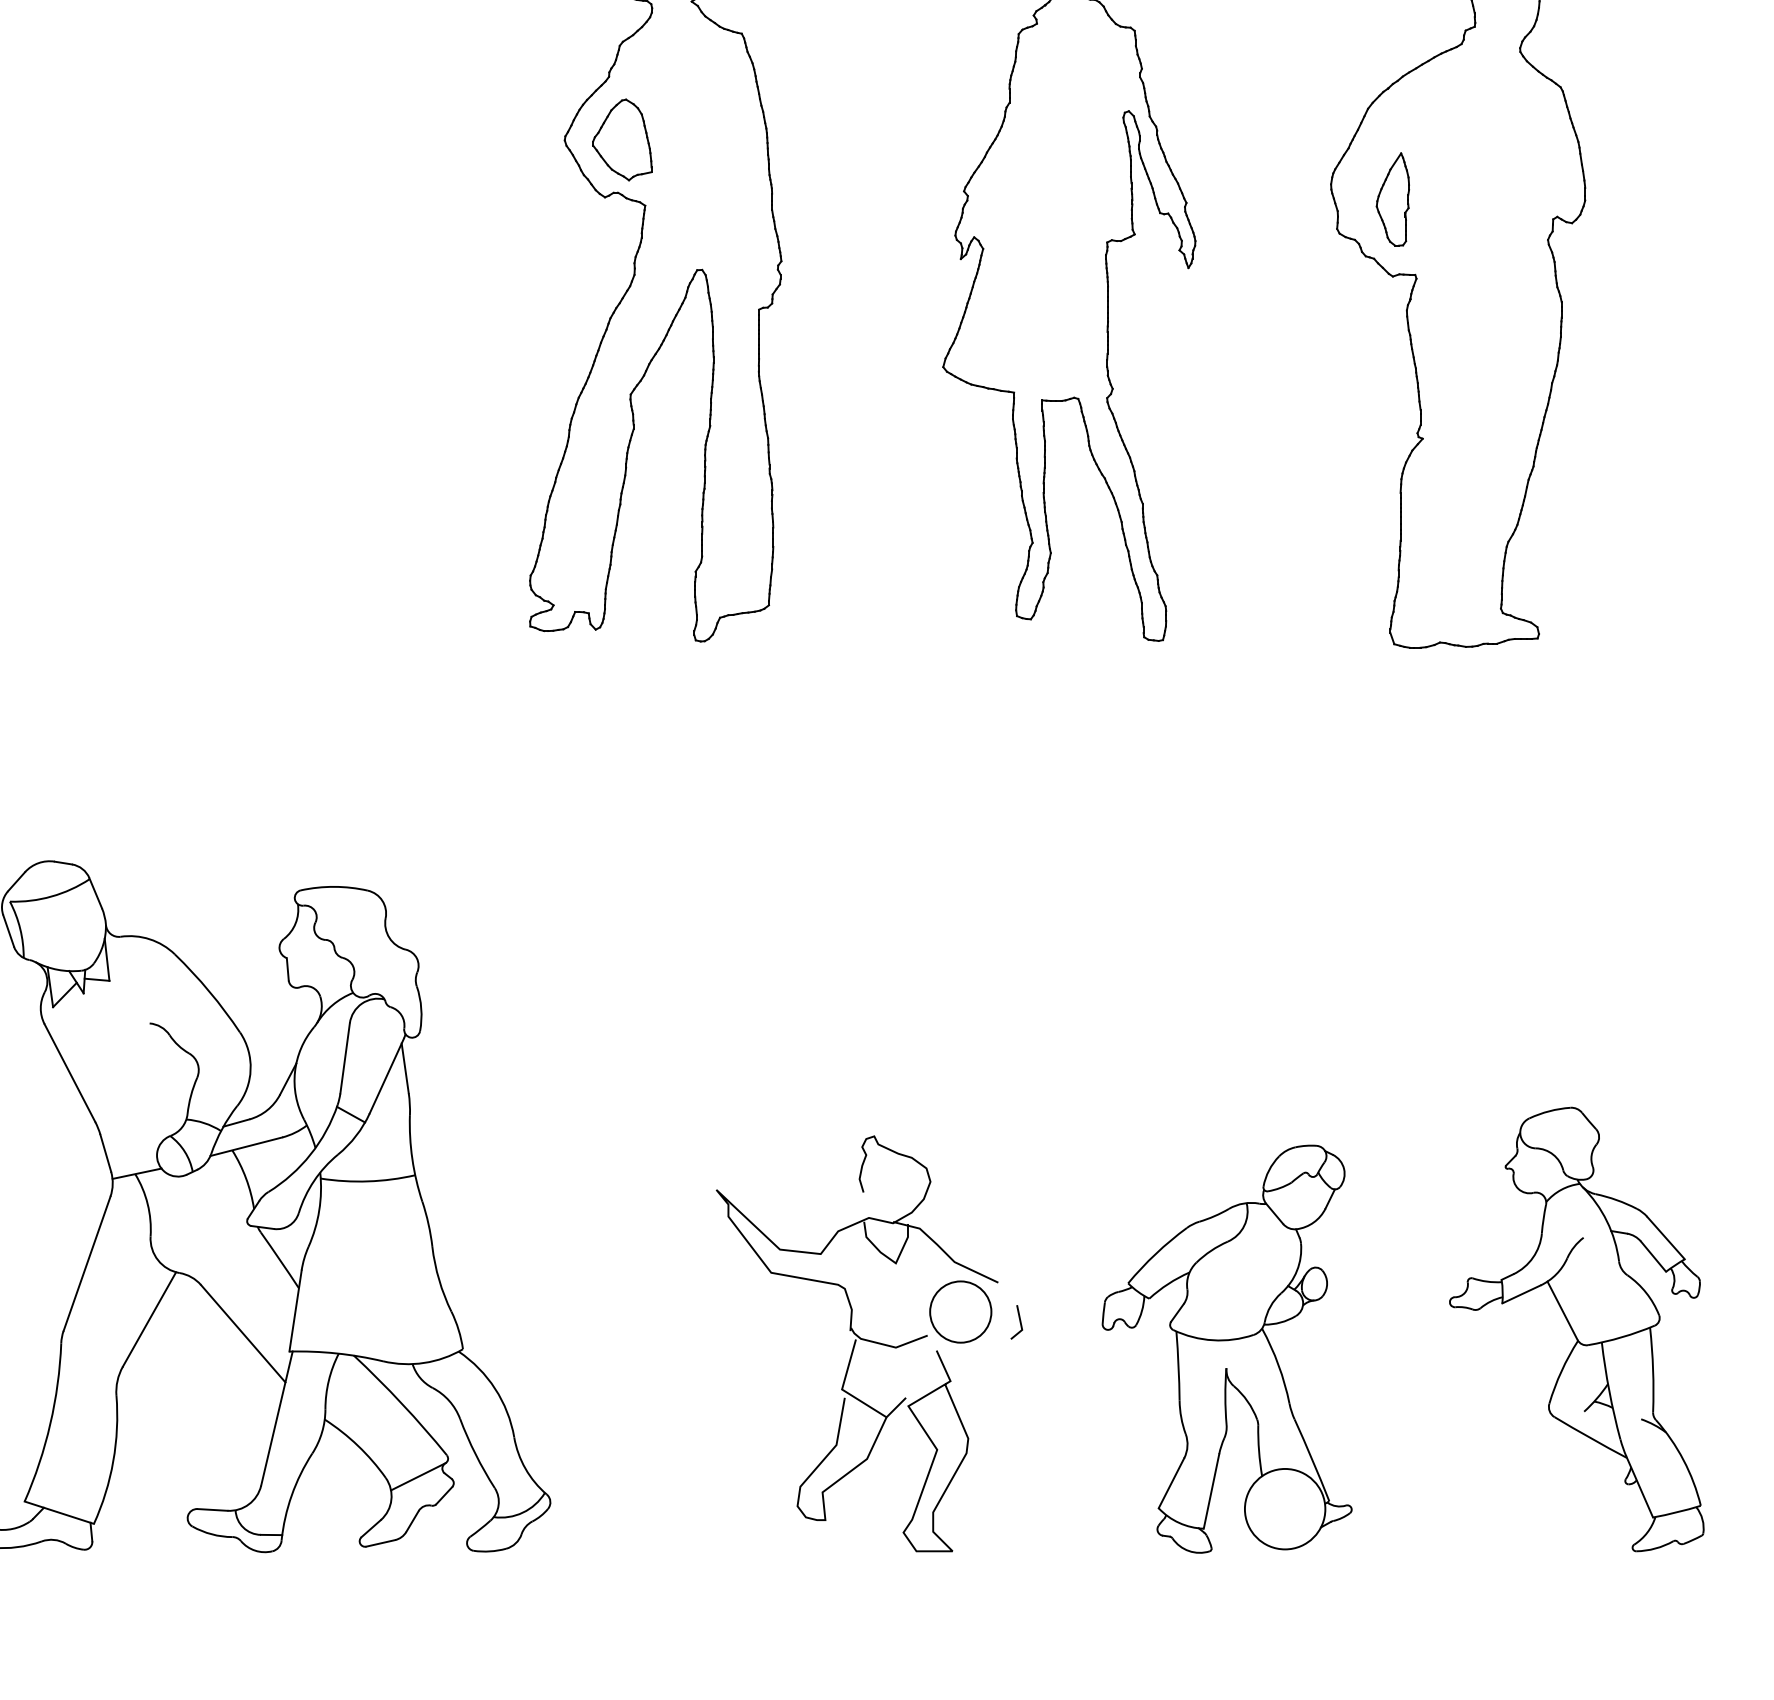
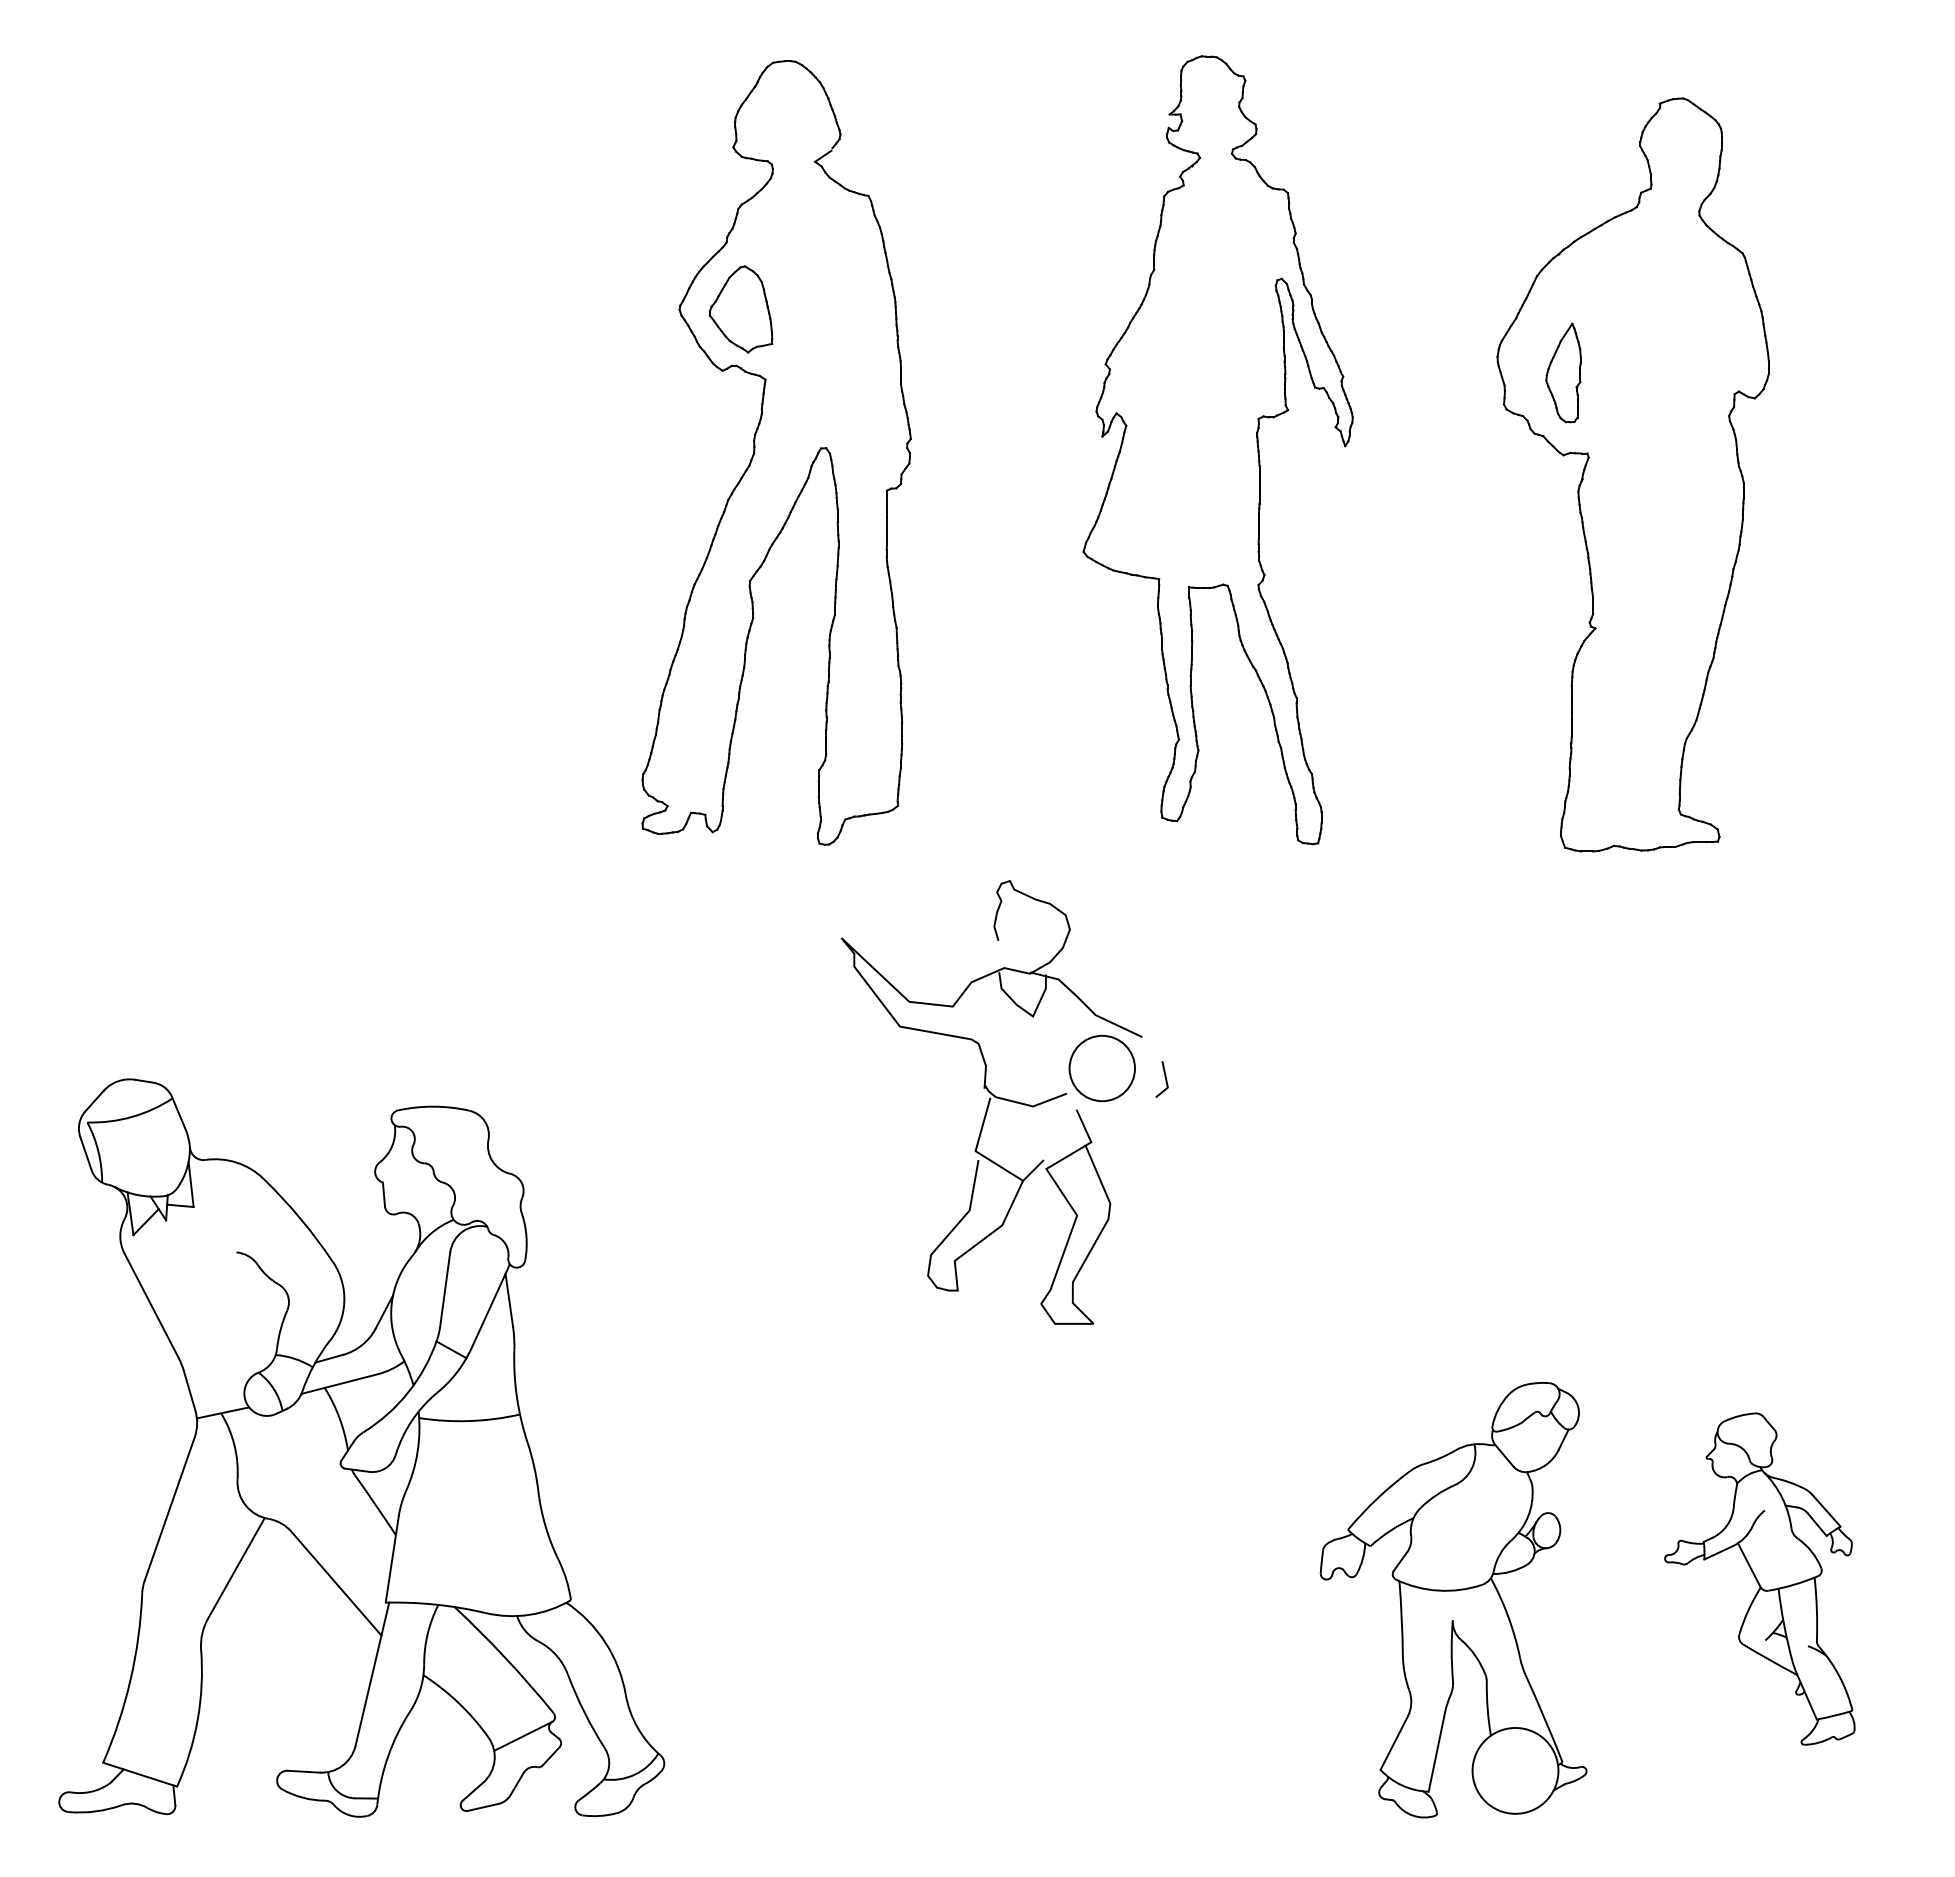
part: (1576, 1328) -> (1759, 1578), size x0.7
part: (869, 1343) -> (1004, 1102), moved
part: (1227, 1349) -> (1453, 1600), moved

